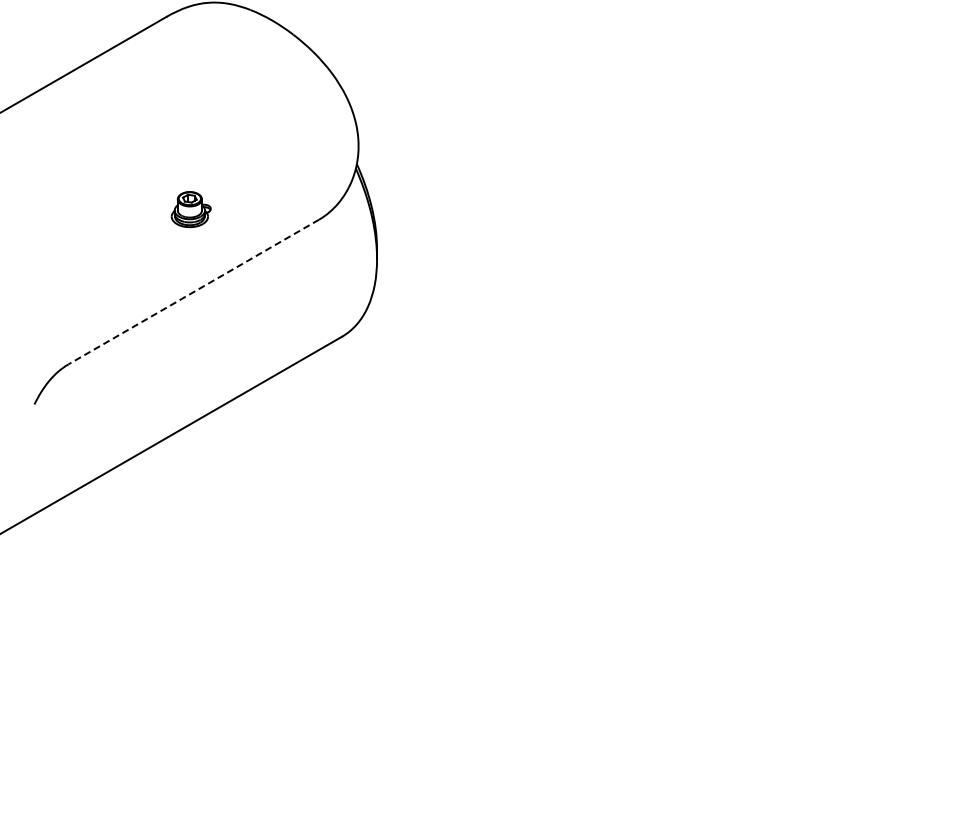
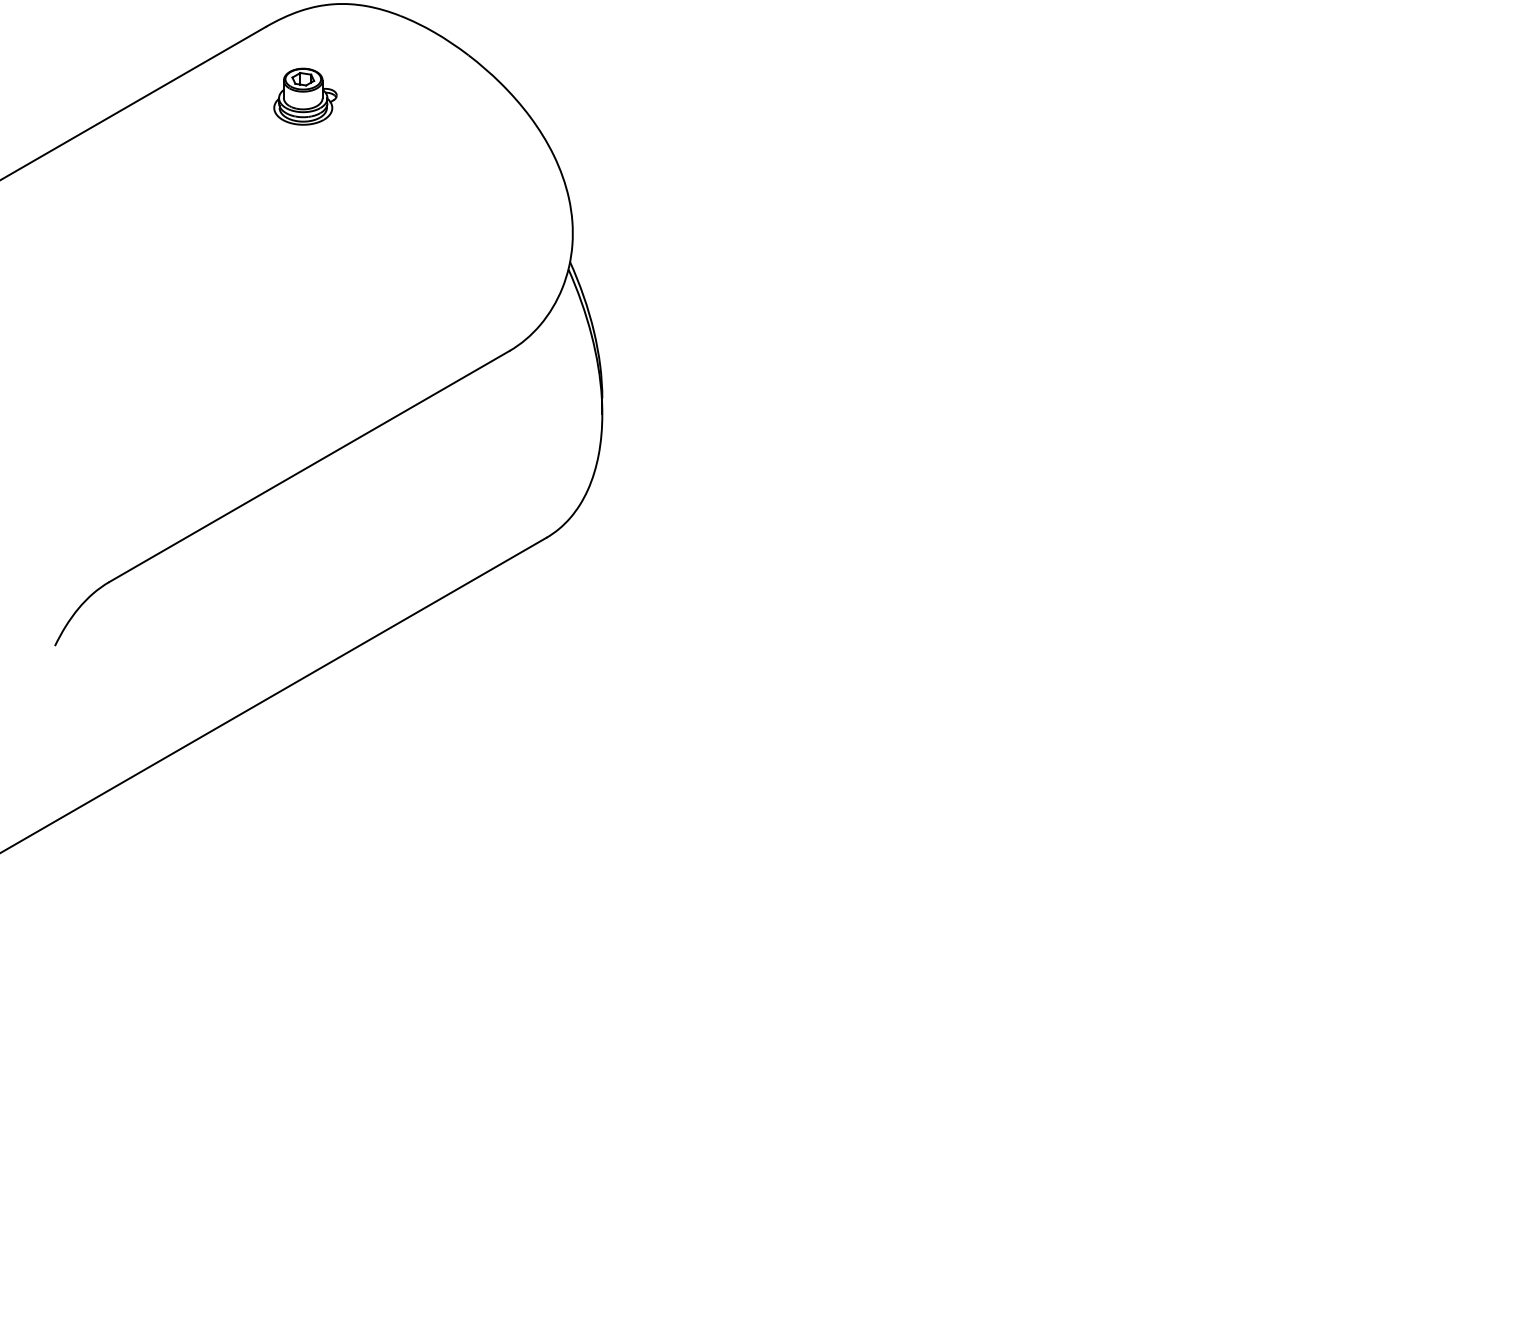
part: (190, 209) -> (304, 96), moved
line: (193, 292) -> (309, 467), dashed -> solid

